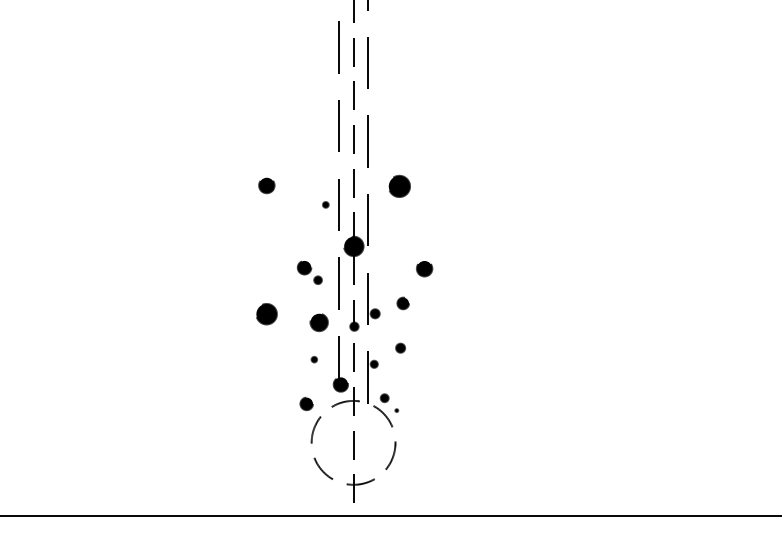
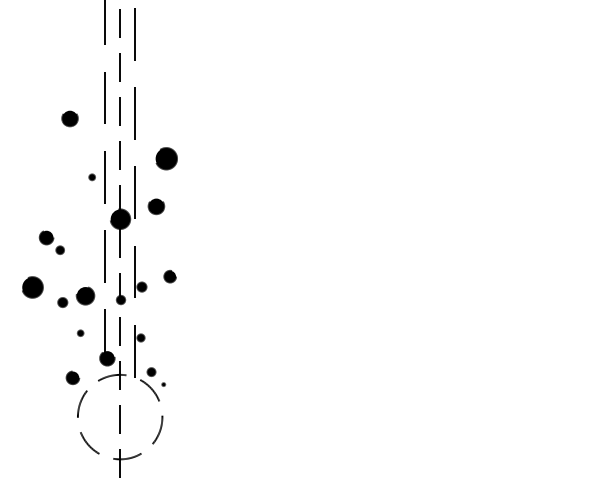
part: (266, 185) -> (69, 118), moved
part: (424, 269) -> (156, 207), moved
part: (309, 272) -> (51, 242), moved
part: (400, 347) -> (62, 301), moved

